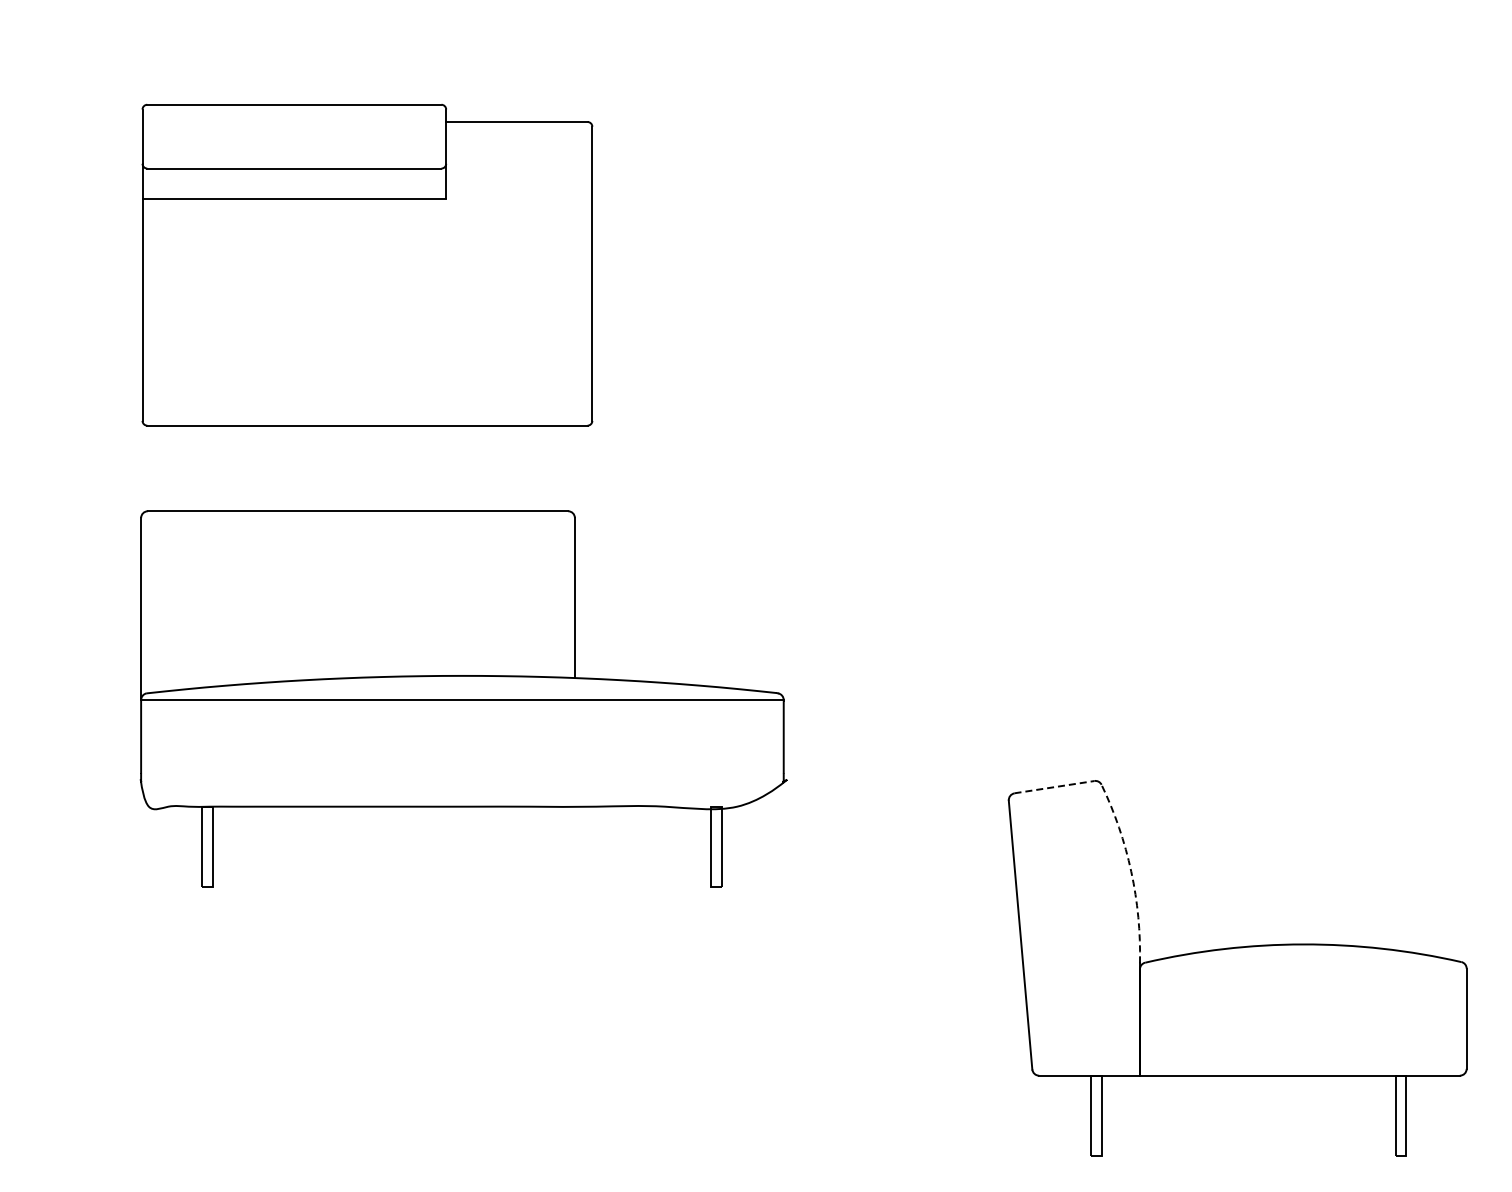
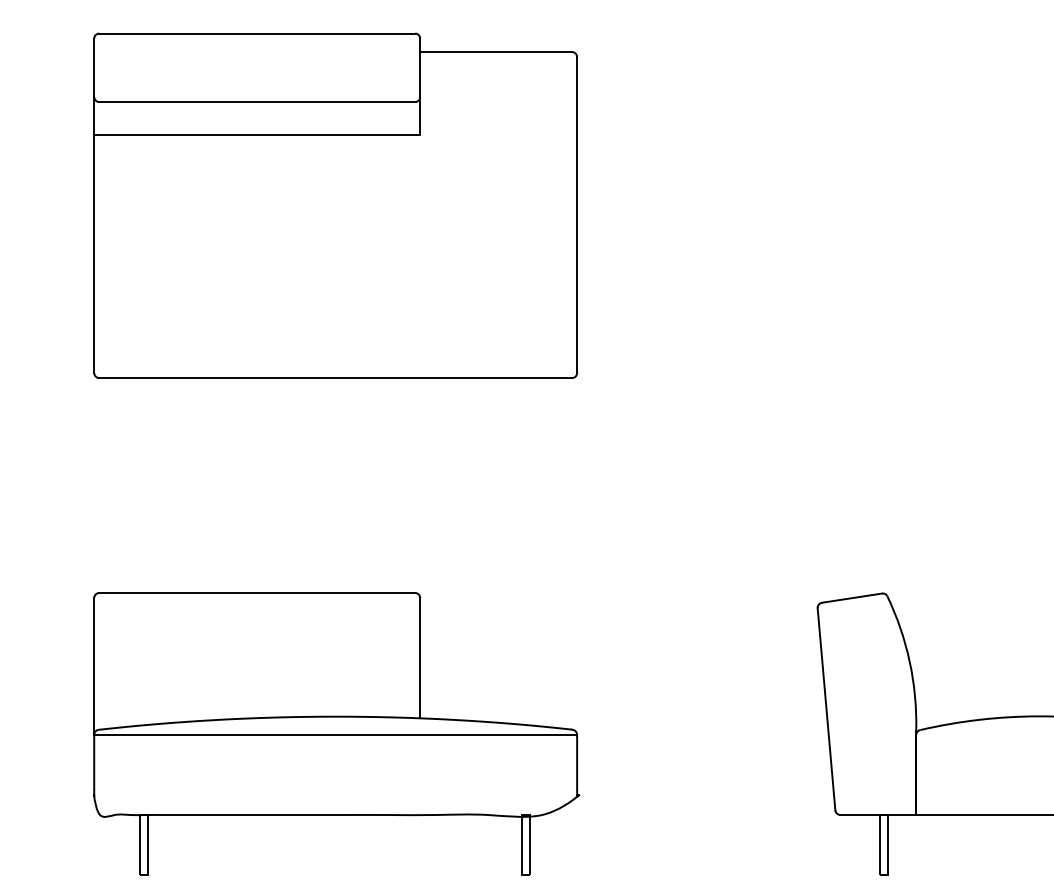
part: (367, 265) -> (335, 206), size x1.43
part: (463, 698) -> (336, 733), moved
line: (1054, 787) -> (852, 598), dashed -> solid
arc: (1131, 871) -> (909, 661), dashed -> solid

